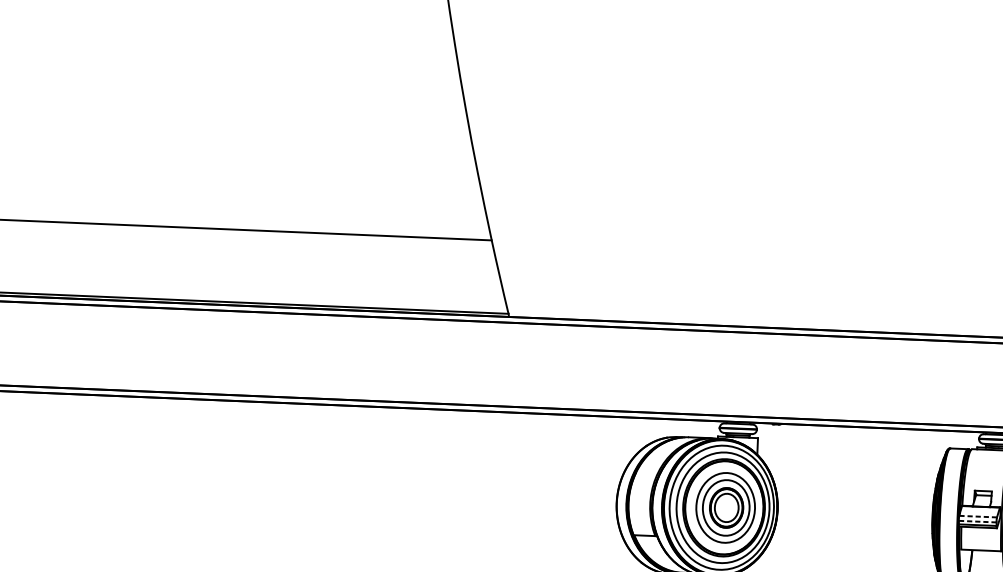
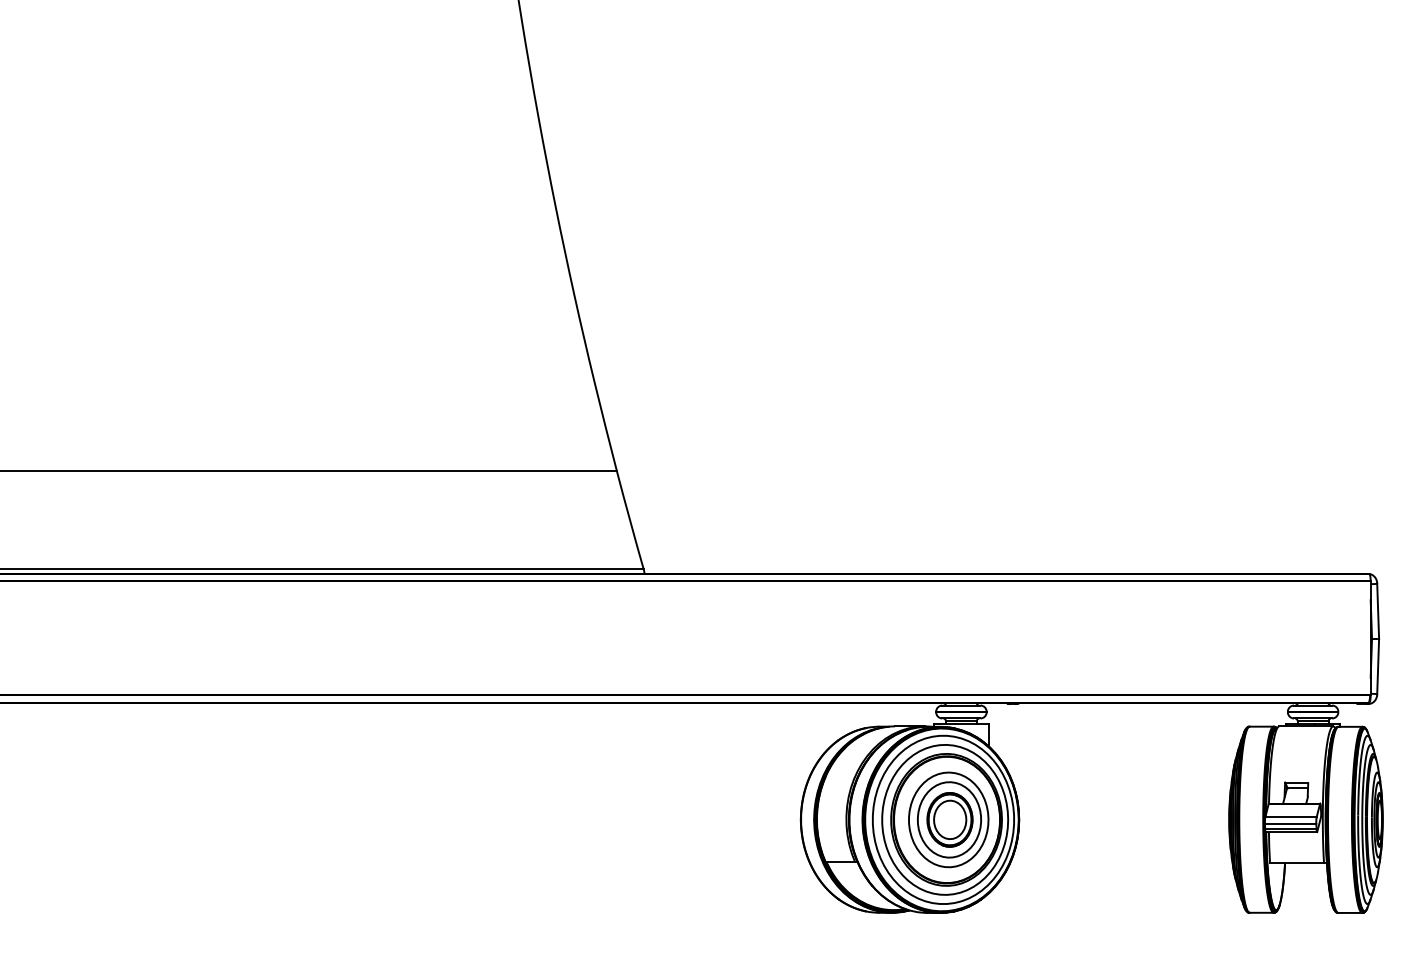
line: (977, 516) -> (1290, 817), dashed -> solid
line: (977, 521) -> (1290, 824), dashed -> solid

